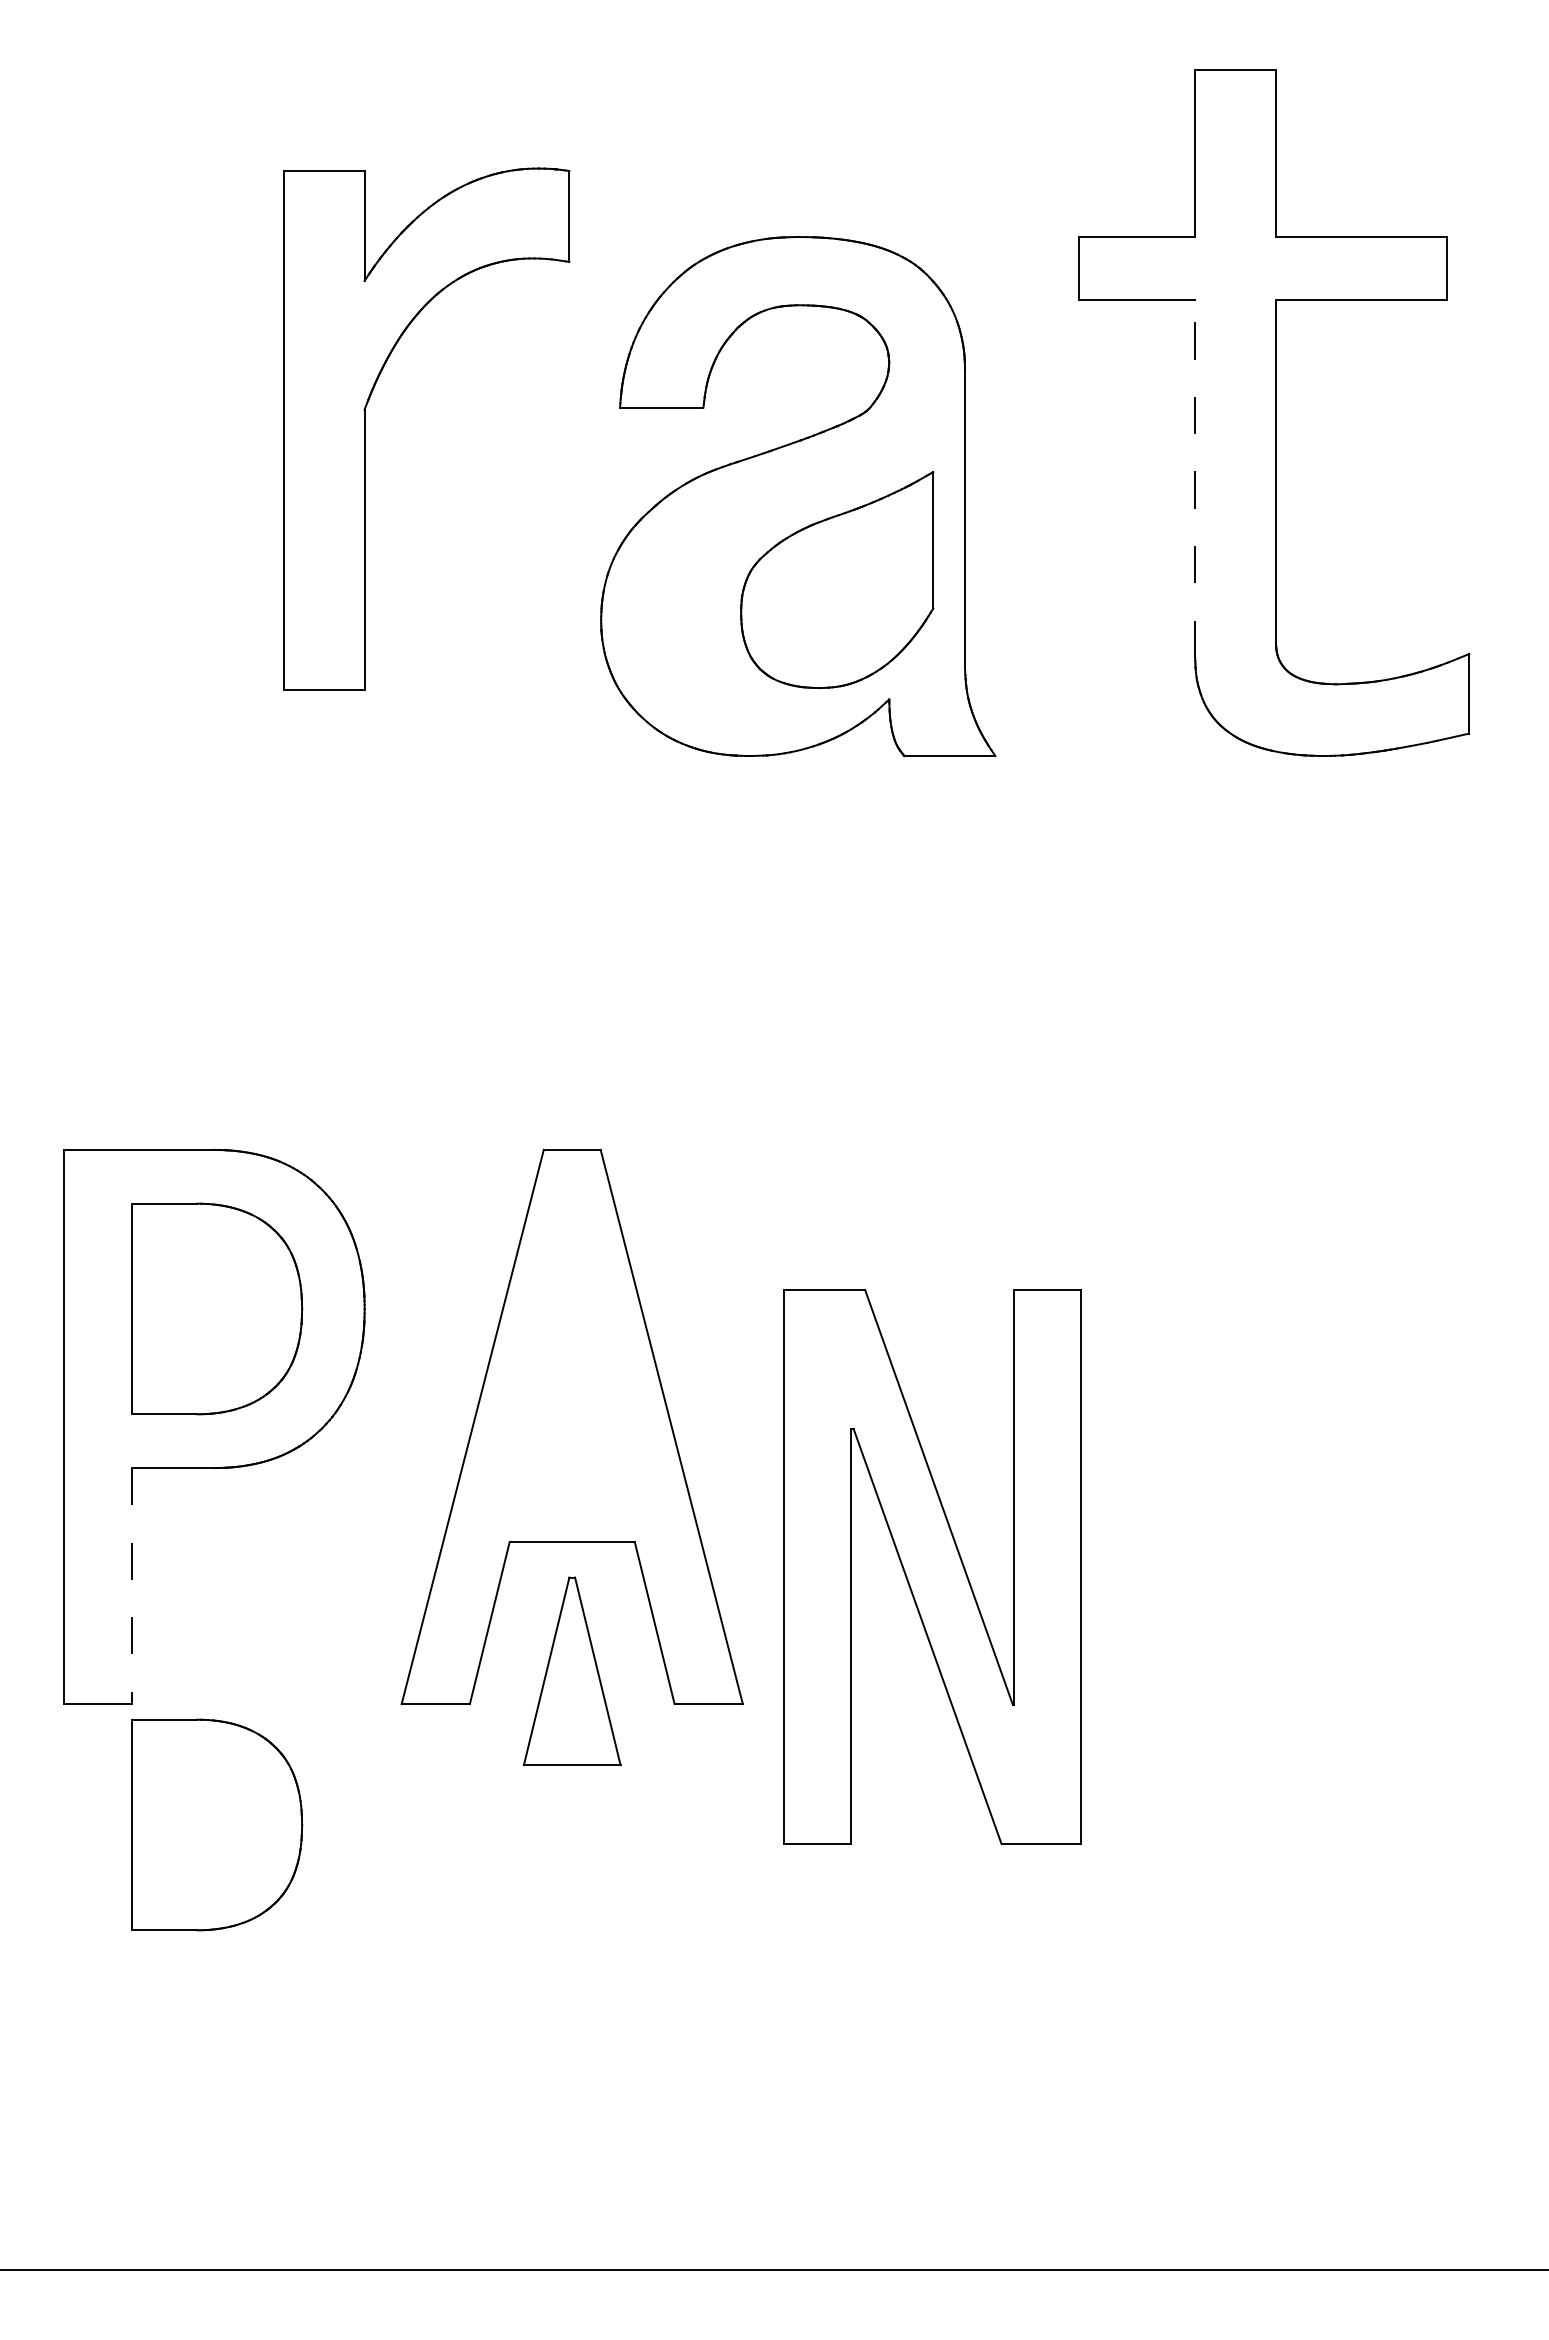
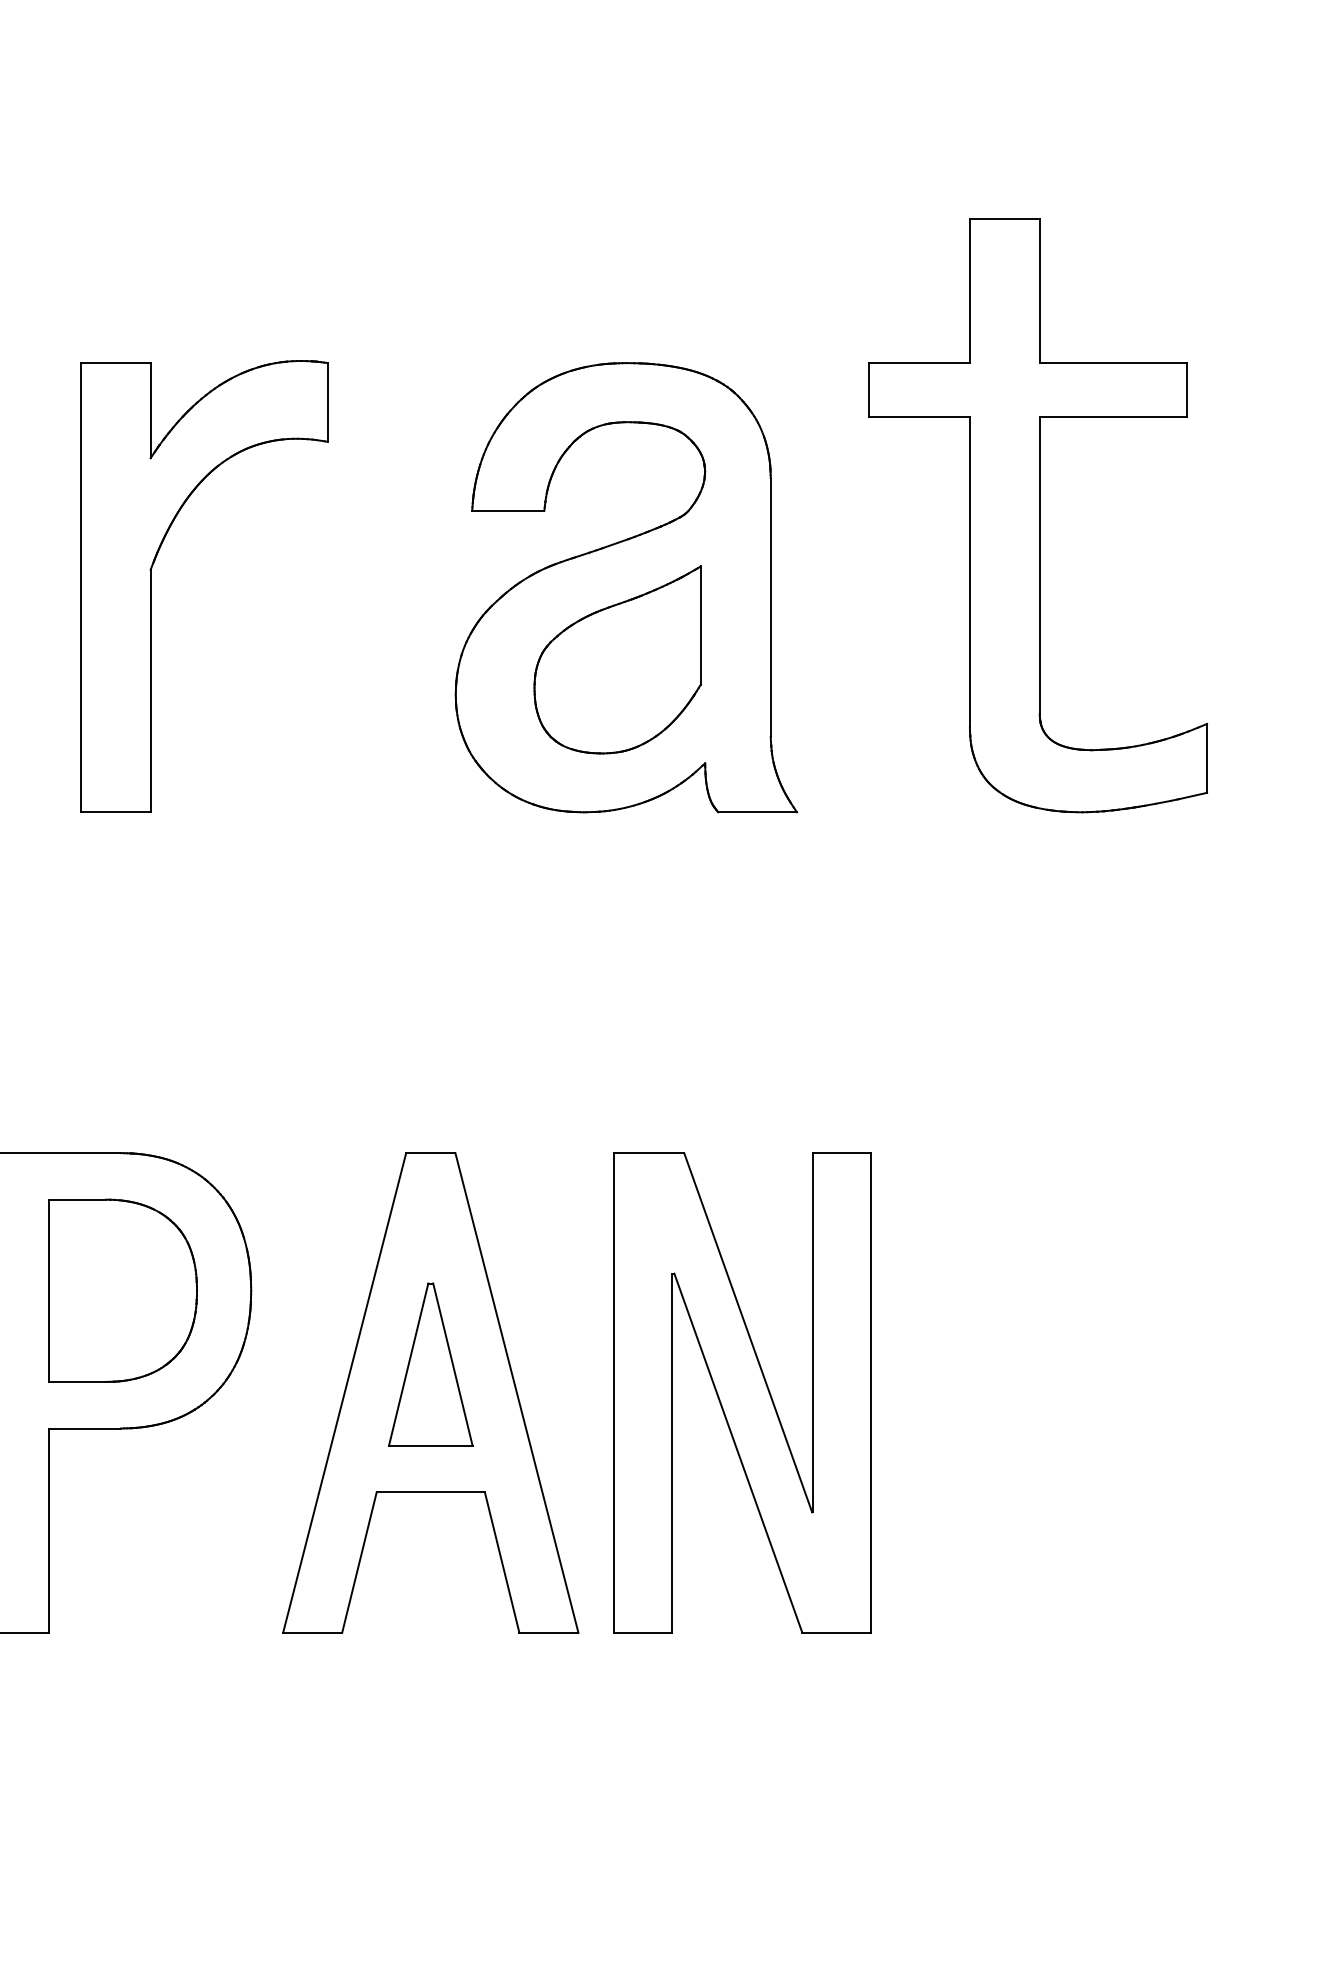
part: (365, 428) -> (151, 585), moved
line: (1195, 478) -> (970, 572), dashed -> solid
part: (837, 580) -> (617, 660), moved
part: (932, 1566) -> (742, 1392), moved
line: (131, 1586) -> (49, 1530), dashed -> solid
part: (571, 1671) -> (430, 1364), moved
part: (217, 1824) -> (123, 1736), removed

